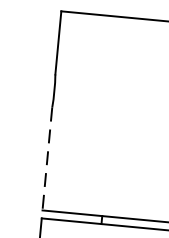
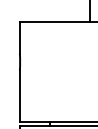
line: (46, 159) -> (19, 96), dashed -> solid

